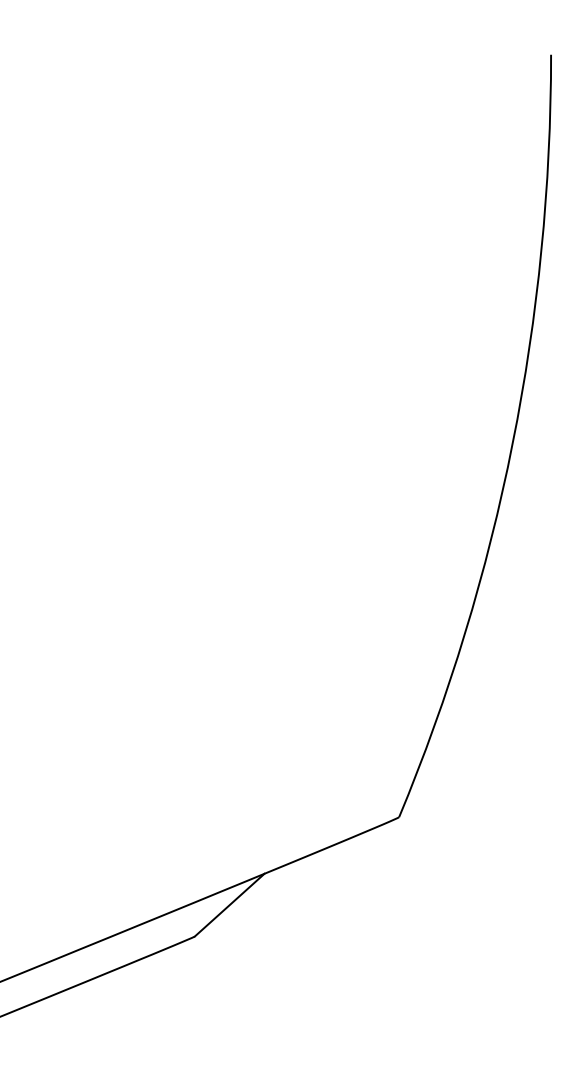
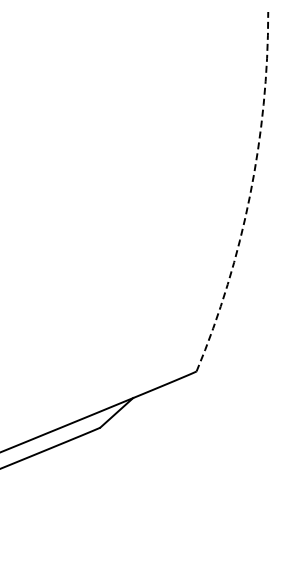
arc: (513, 444) -> (250, 195), solid -> dashed

